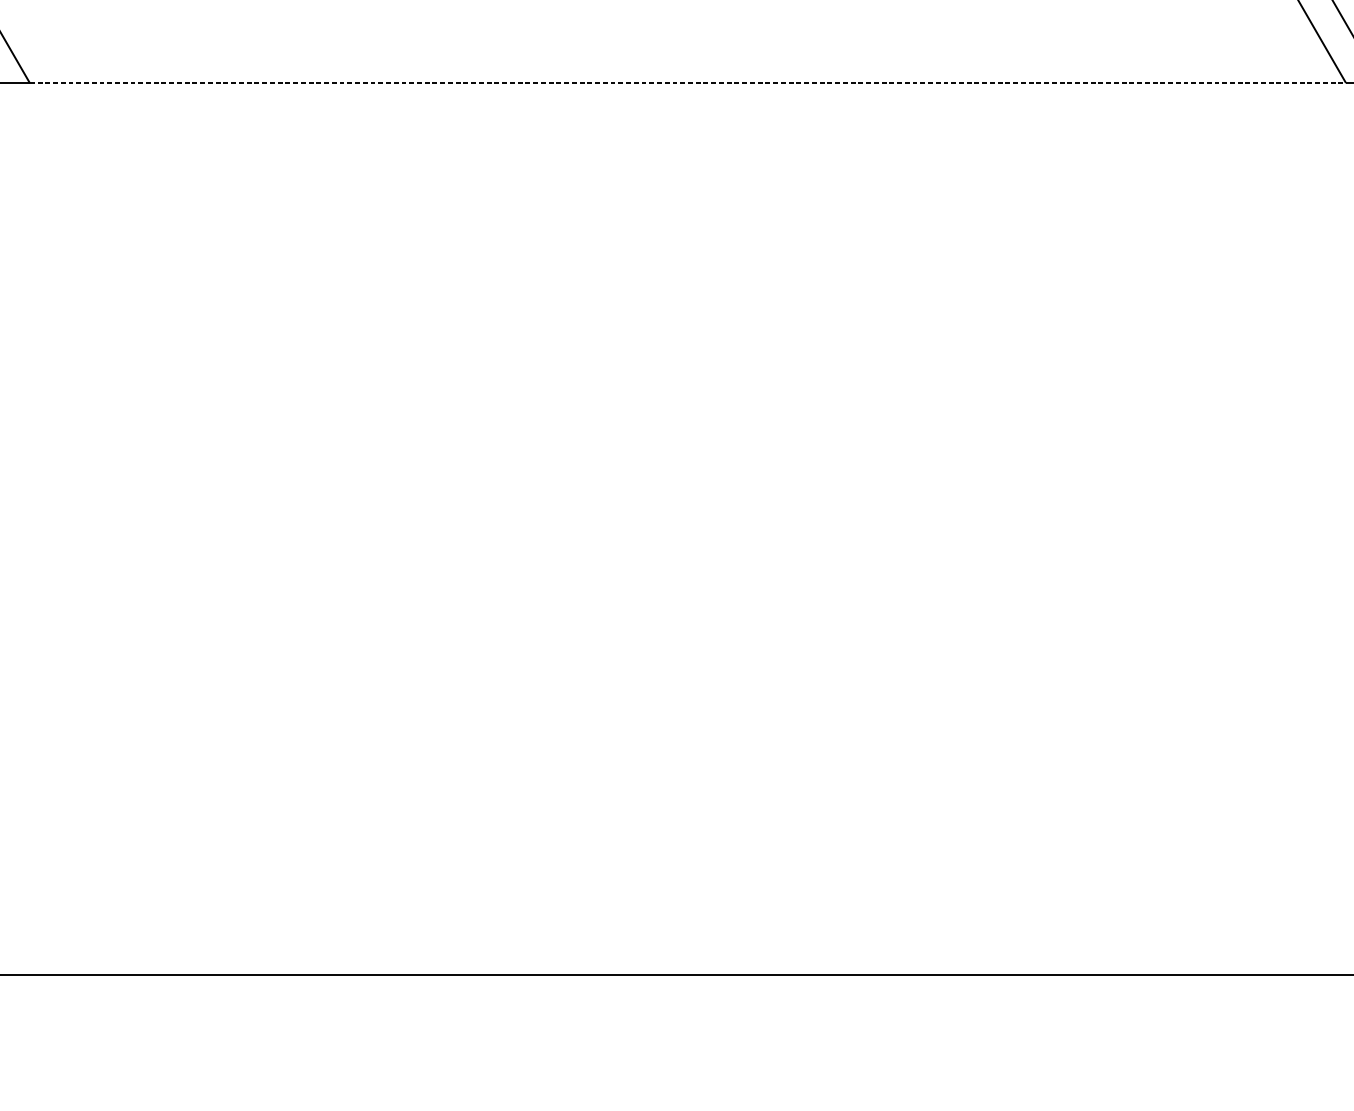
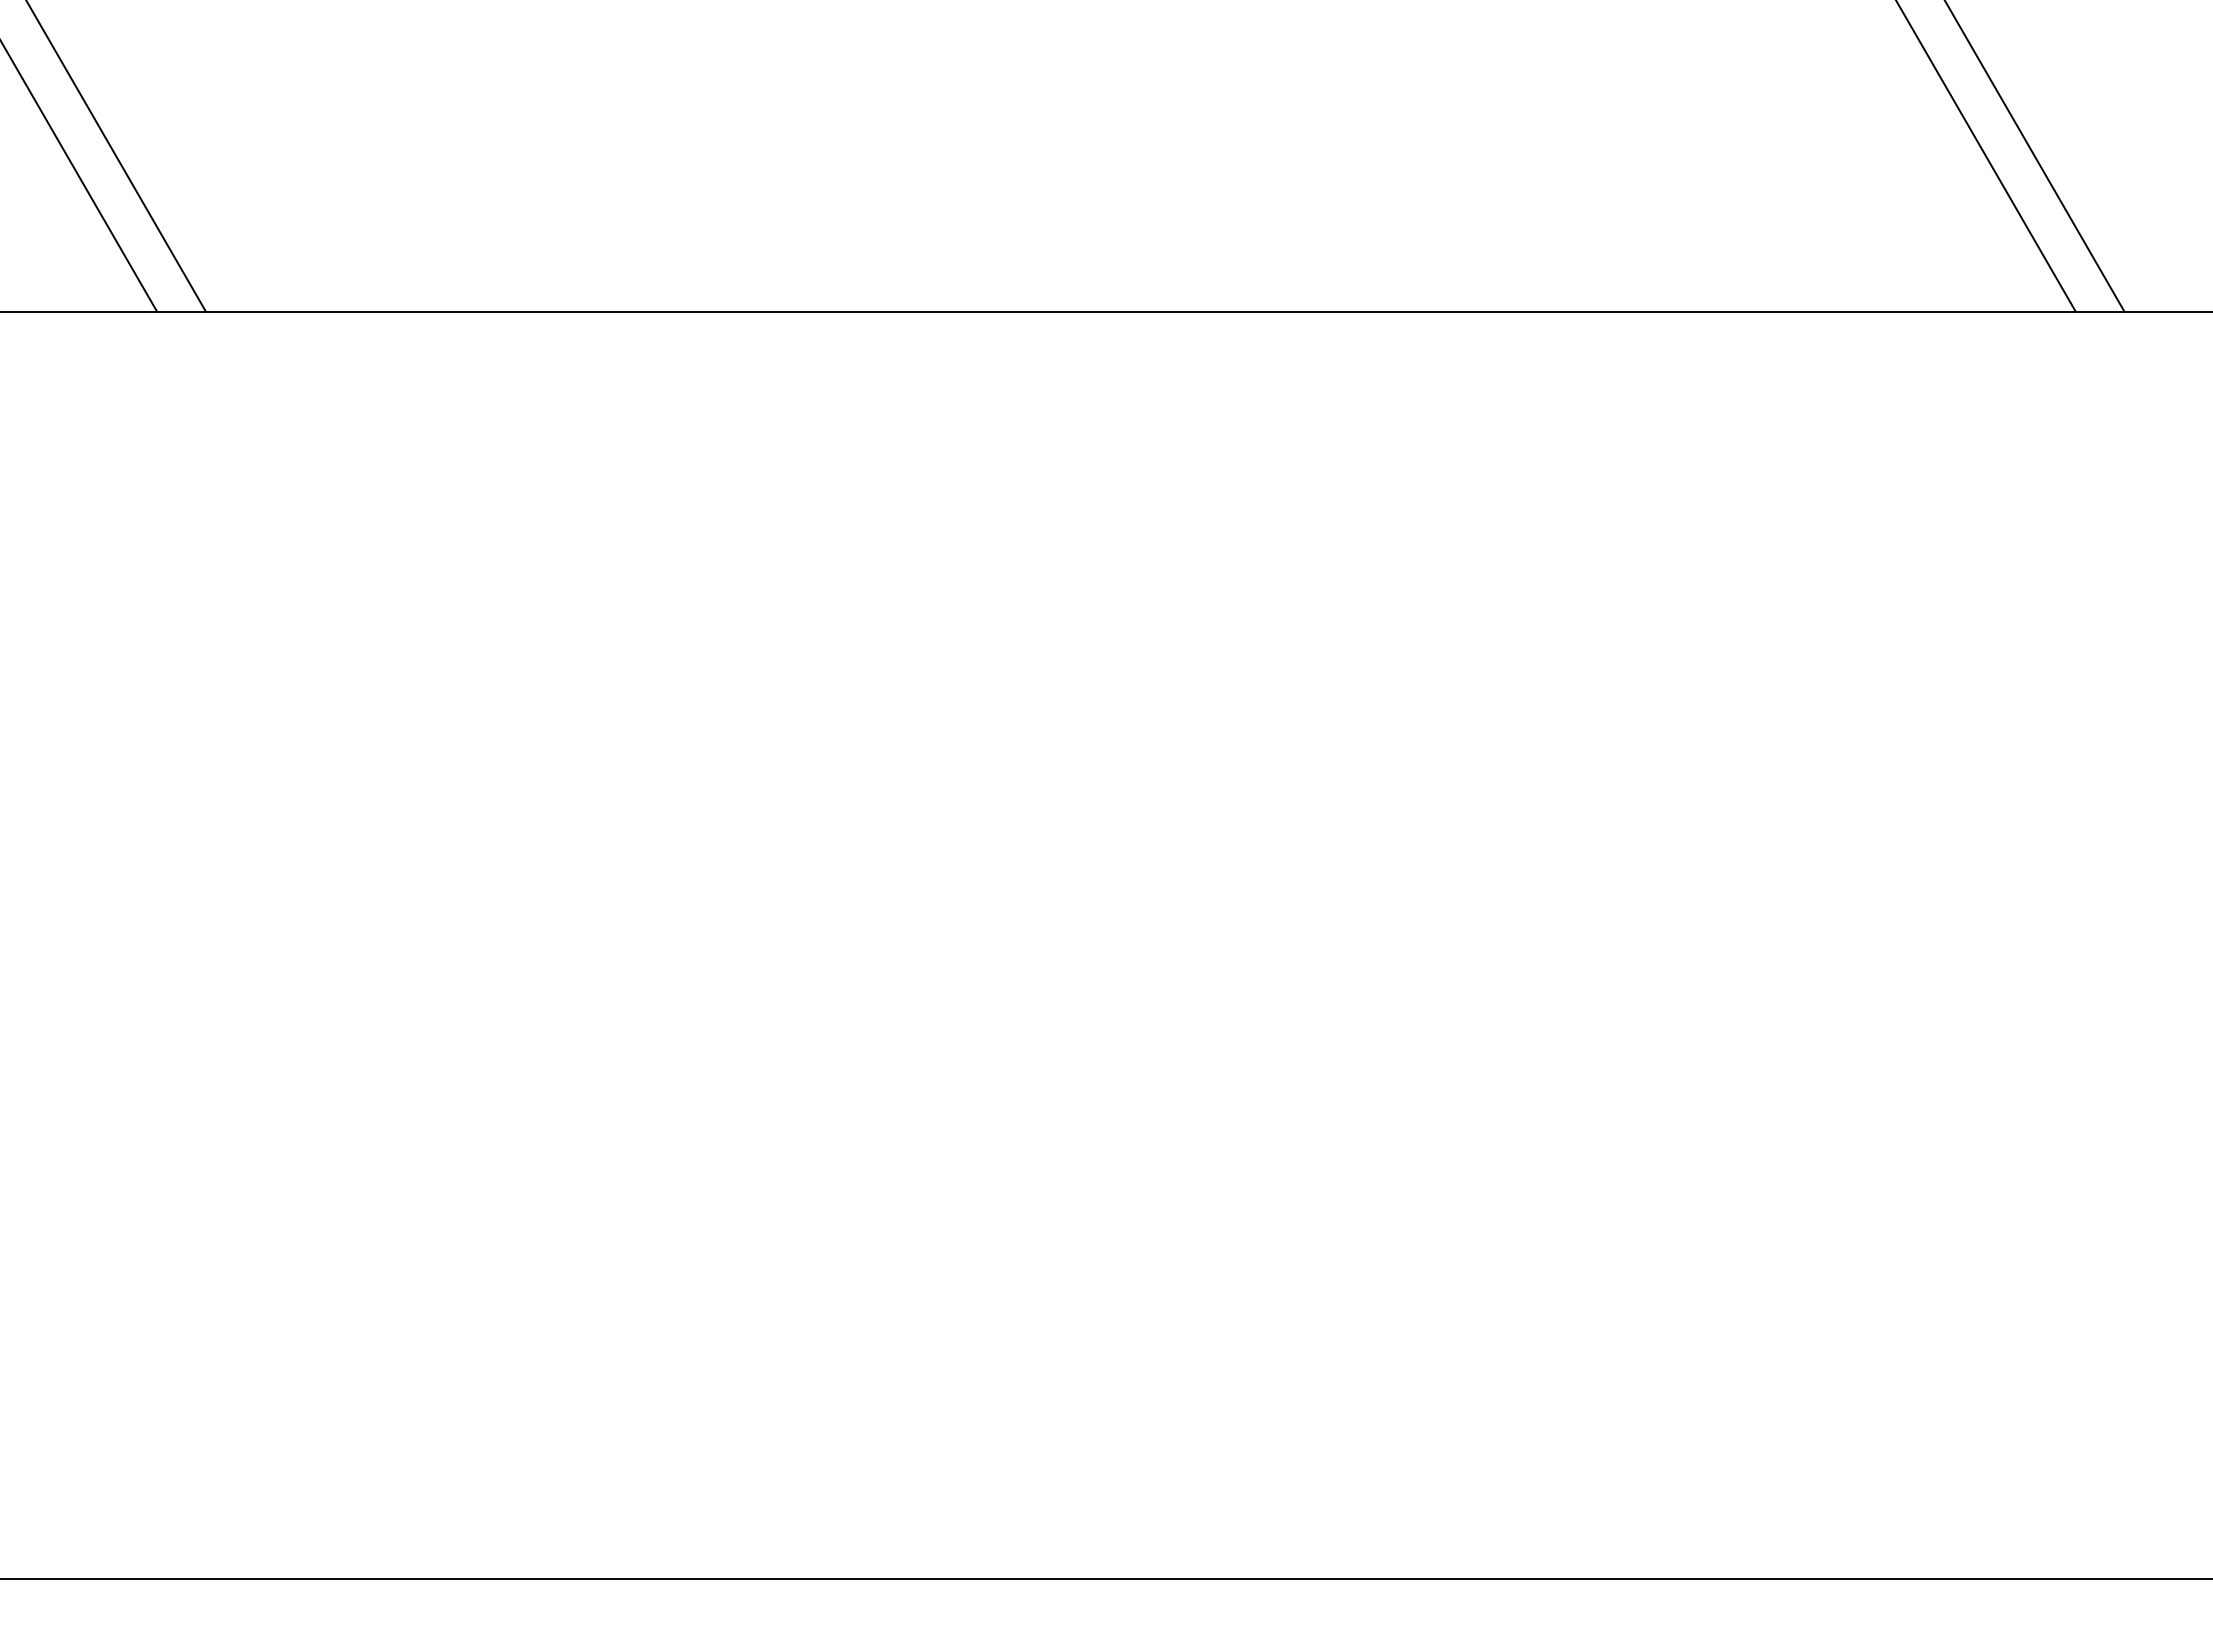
line: (688, 83) -> (1141, 312), dashed -> solid

